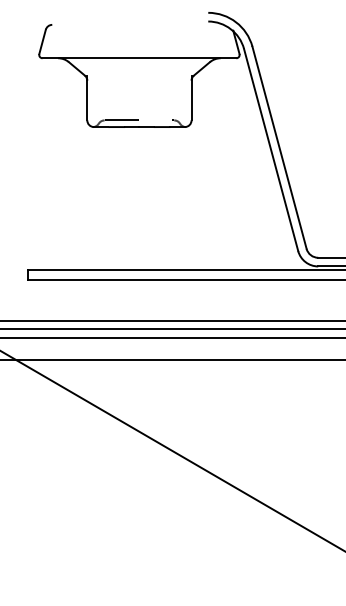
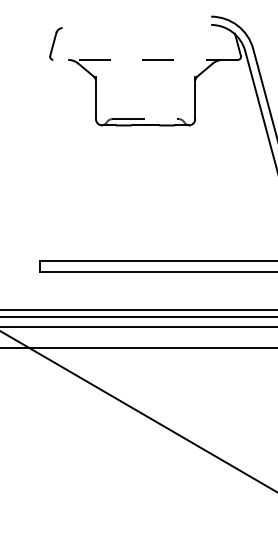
line: (139, 58) -> (145, 60), solid -> dashed

